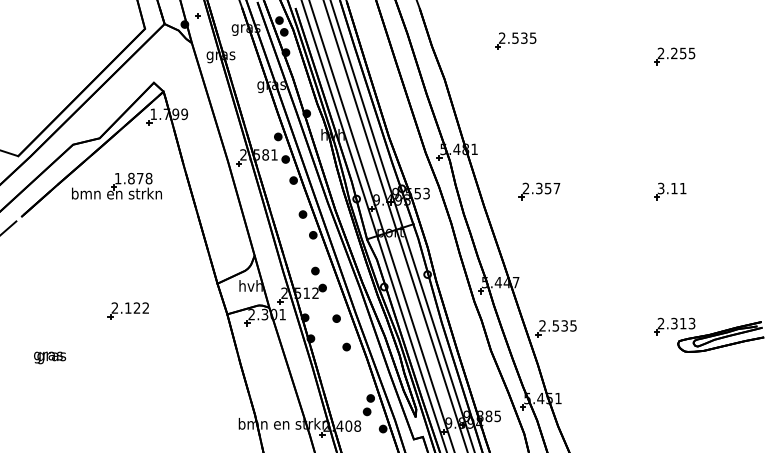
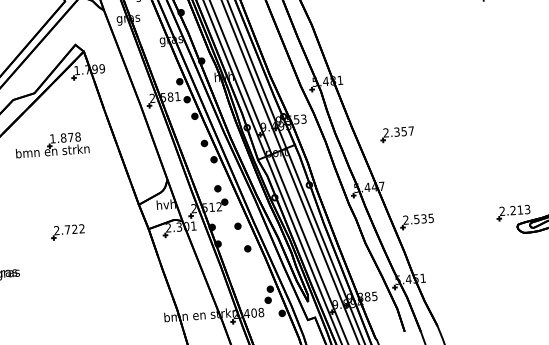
part: (116, 185) -> (51, 144), moved
part: (539, 191) -> (397, 134), moved
part: (670, 191) -> (502, 103), removed
text: (128, 307) -> (67, 229), 2.122 -> 2.722
text: (674, 323) -> (513, 210), 2.313 -> 2.213

